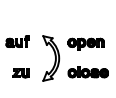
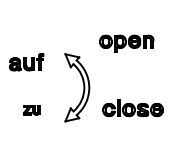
part: (85, 43) -> (125, 42), moved
part: (20, 73) -> (31, 110), size x0.7

